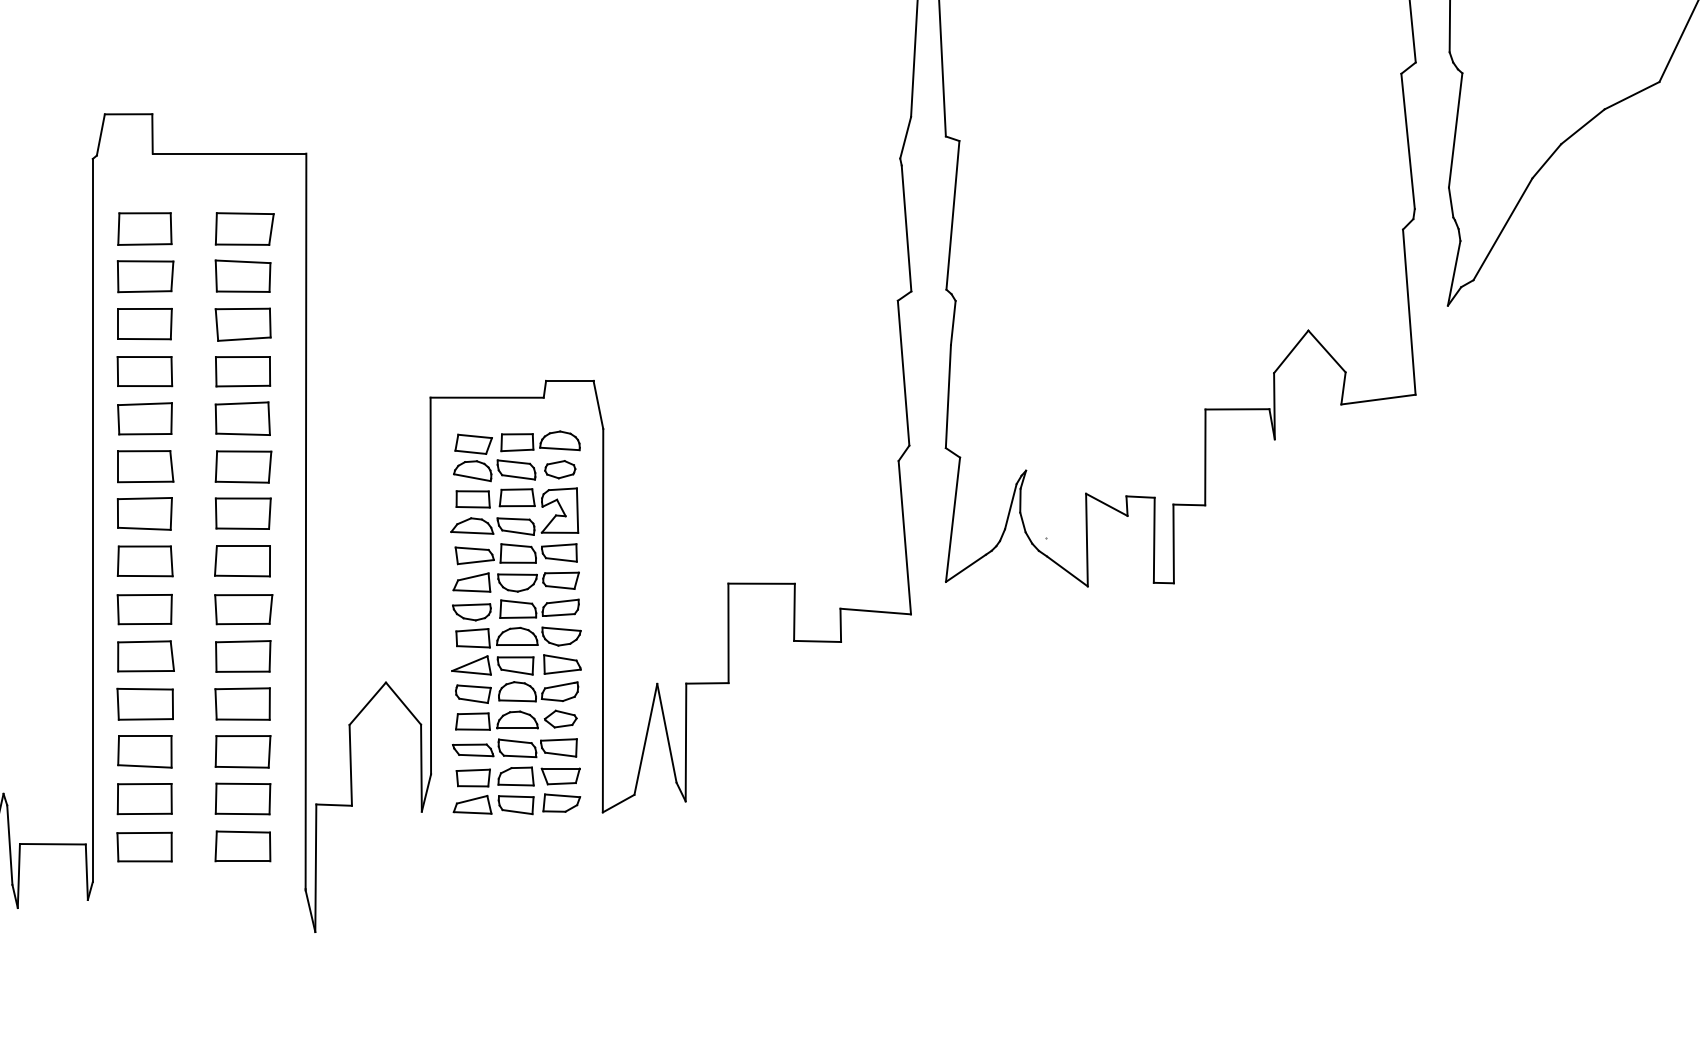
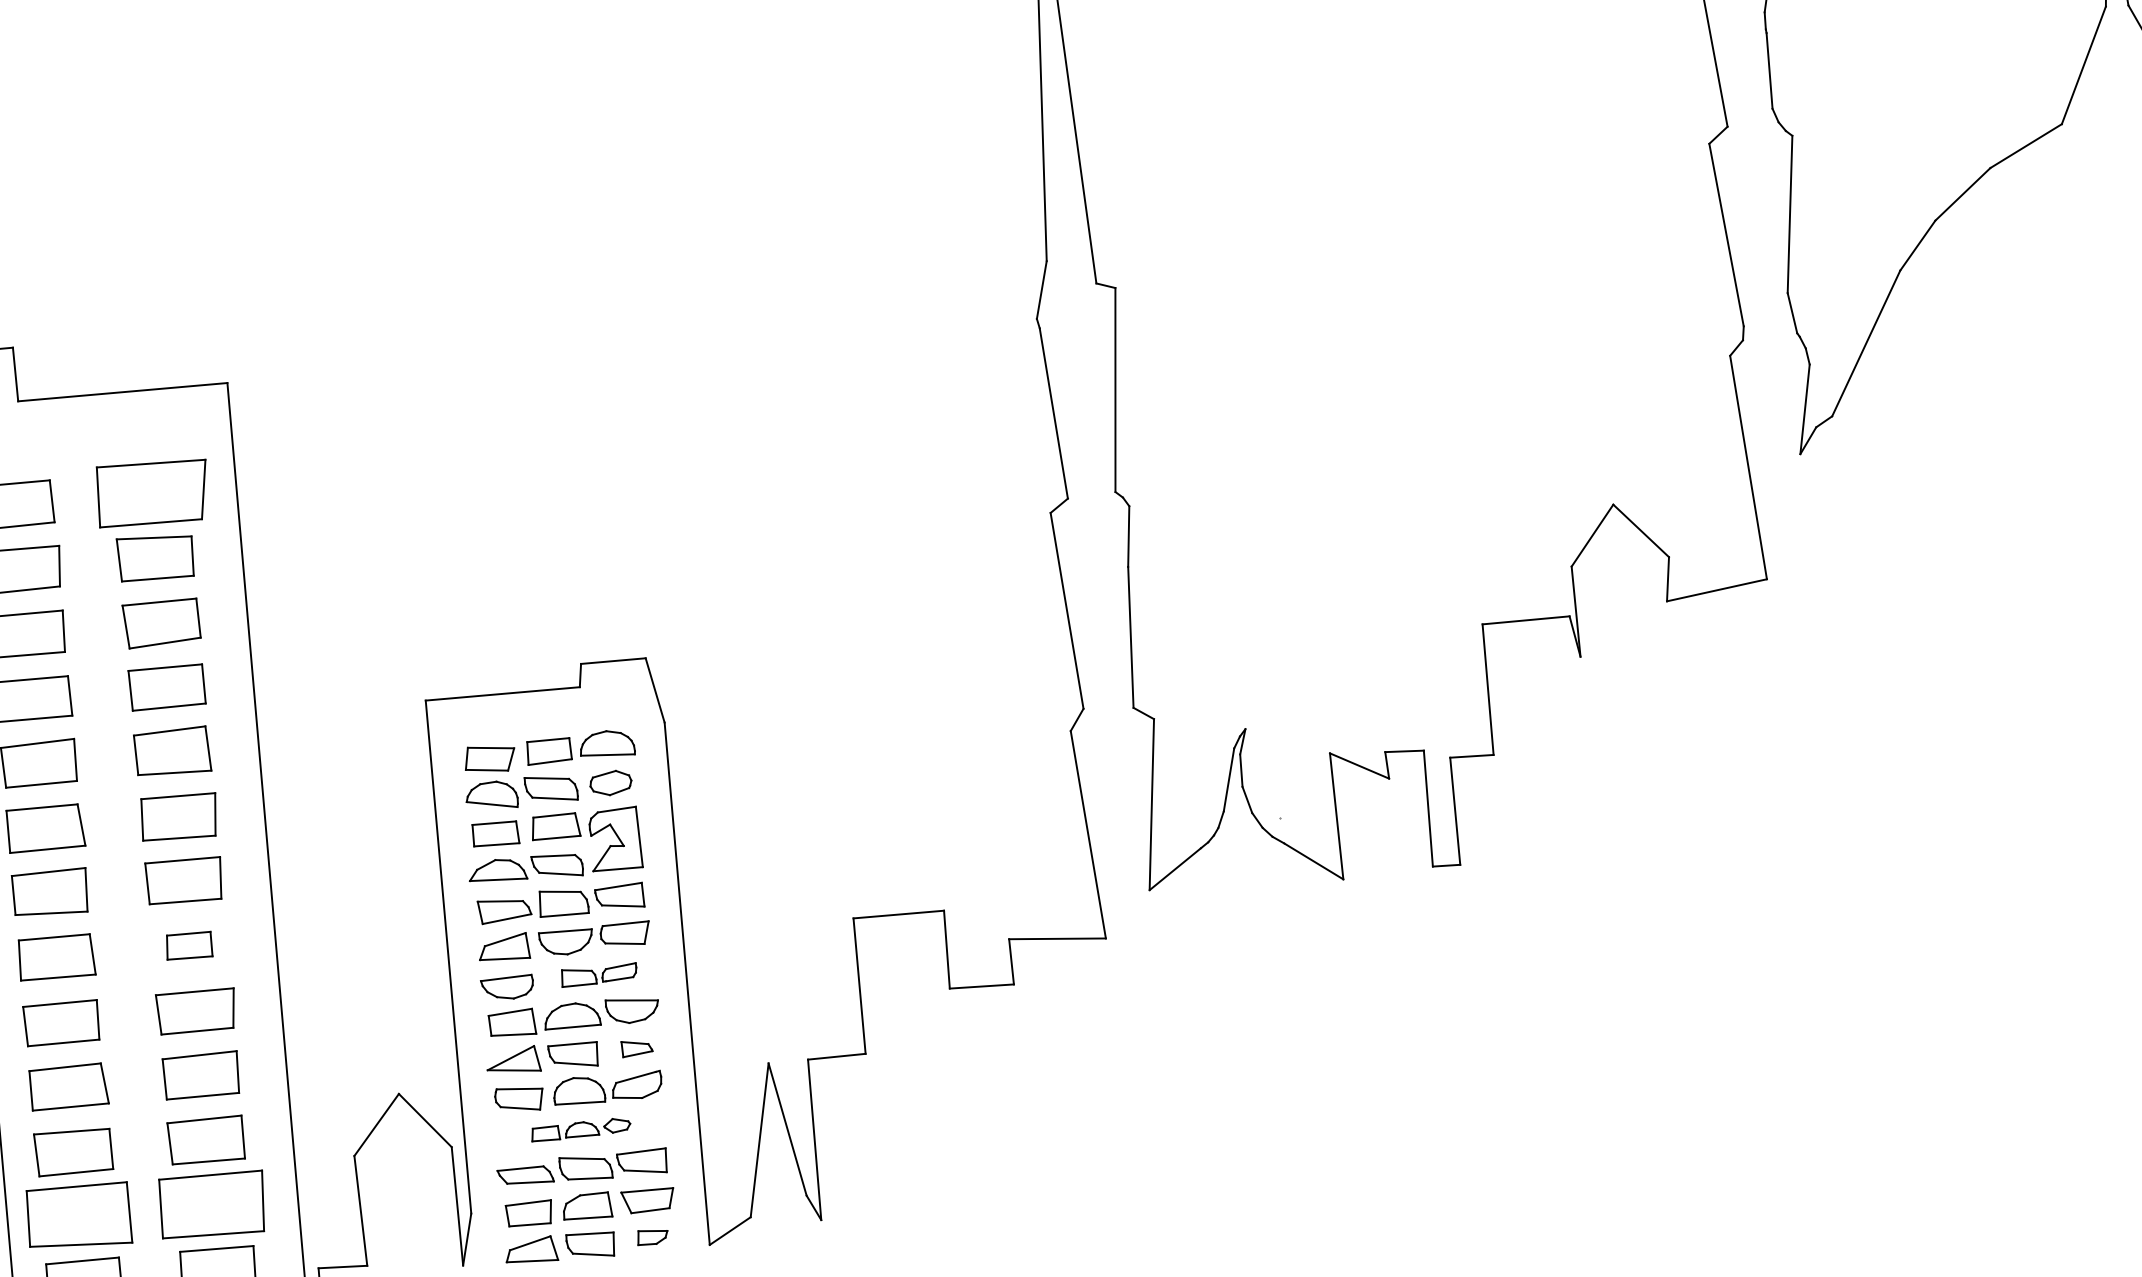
part: (244, 228) -> (152, 492), size x1.4
part: (242, 561) -> (189, 946), size x0.6
part: (539, 608) -> (599, 974), size x0.7
part: (562, 664) -> (637, 1048), size x0.6
part: (516, 719) -> (581, 1128), size x0.6
part: (144, 751) -> (78, 1216), size x1.4
part: (242, 751) -> (211, 1204), size x1.4
part: (561, 802) -> (652, 1236), size x0.6

